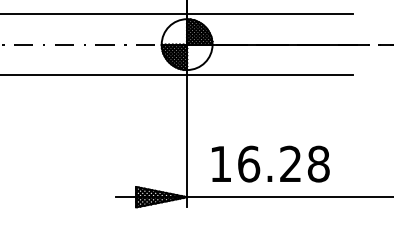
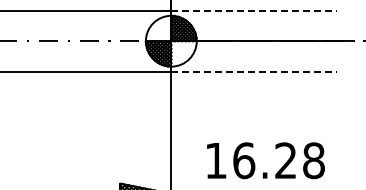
line: (269, 14) -> (253, 11), solid -> dashed
line: (269, 75) -> (253, 72), solid -> dashed
text: (270, 163) -> (265, 160), moved

